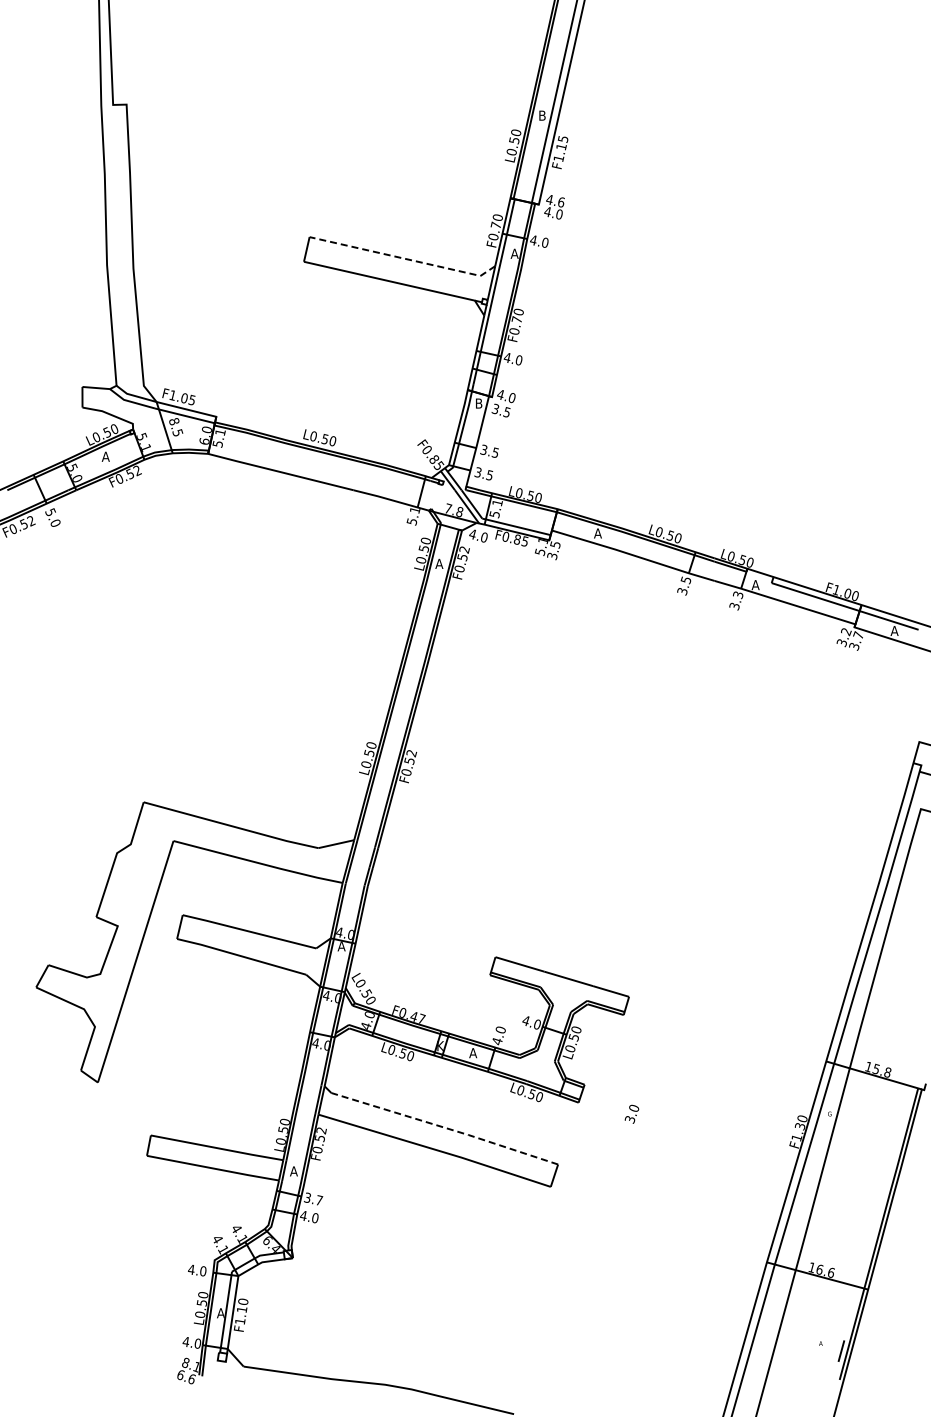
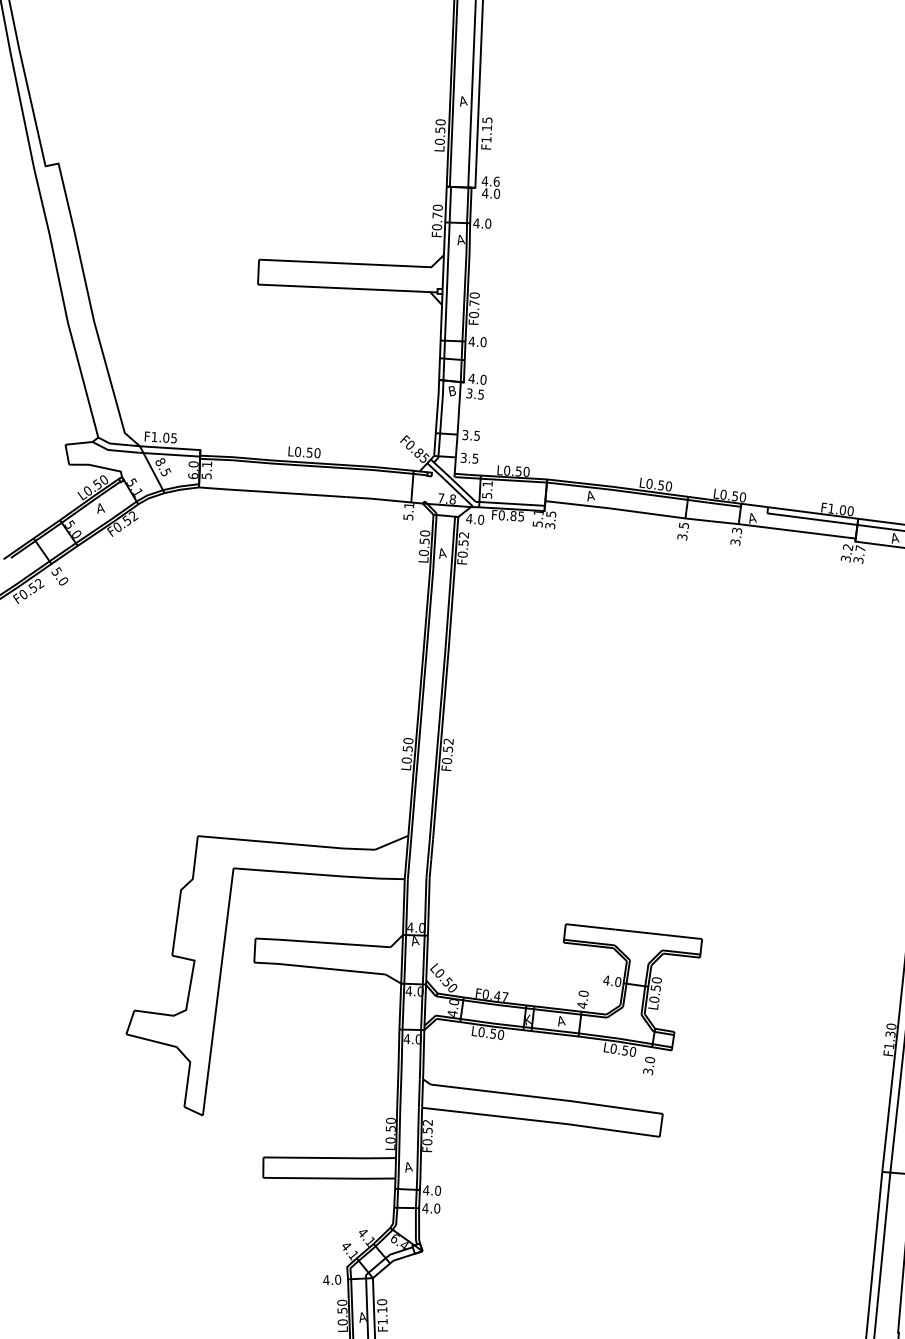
text: (542, 115) -> (463, 100), B -> A
line: (403, 258) -> (353, 263), dashed -> solid
text: (631, 1113) -> (648, 1065), moved
line: (445, 1128) -> (547, 1098), dashed -> solid
text: (313, 1198) -> (432, 1189), 3.7 -> 4.0

